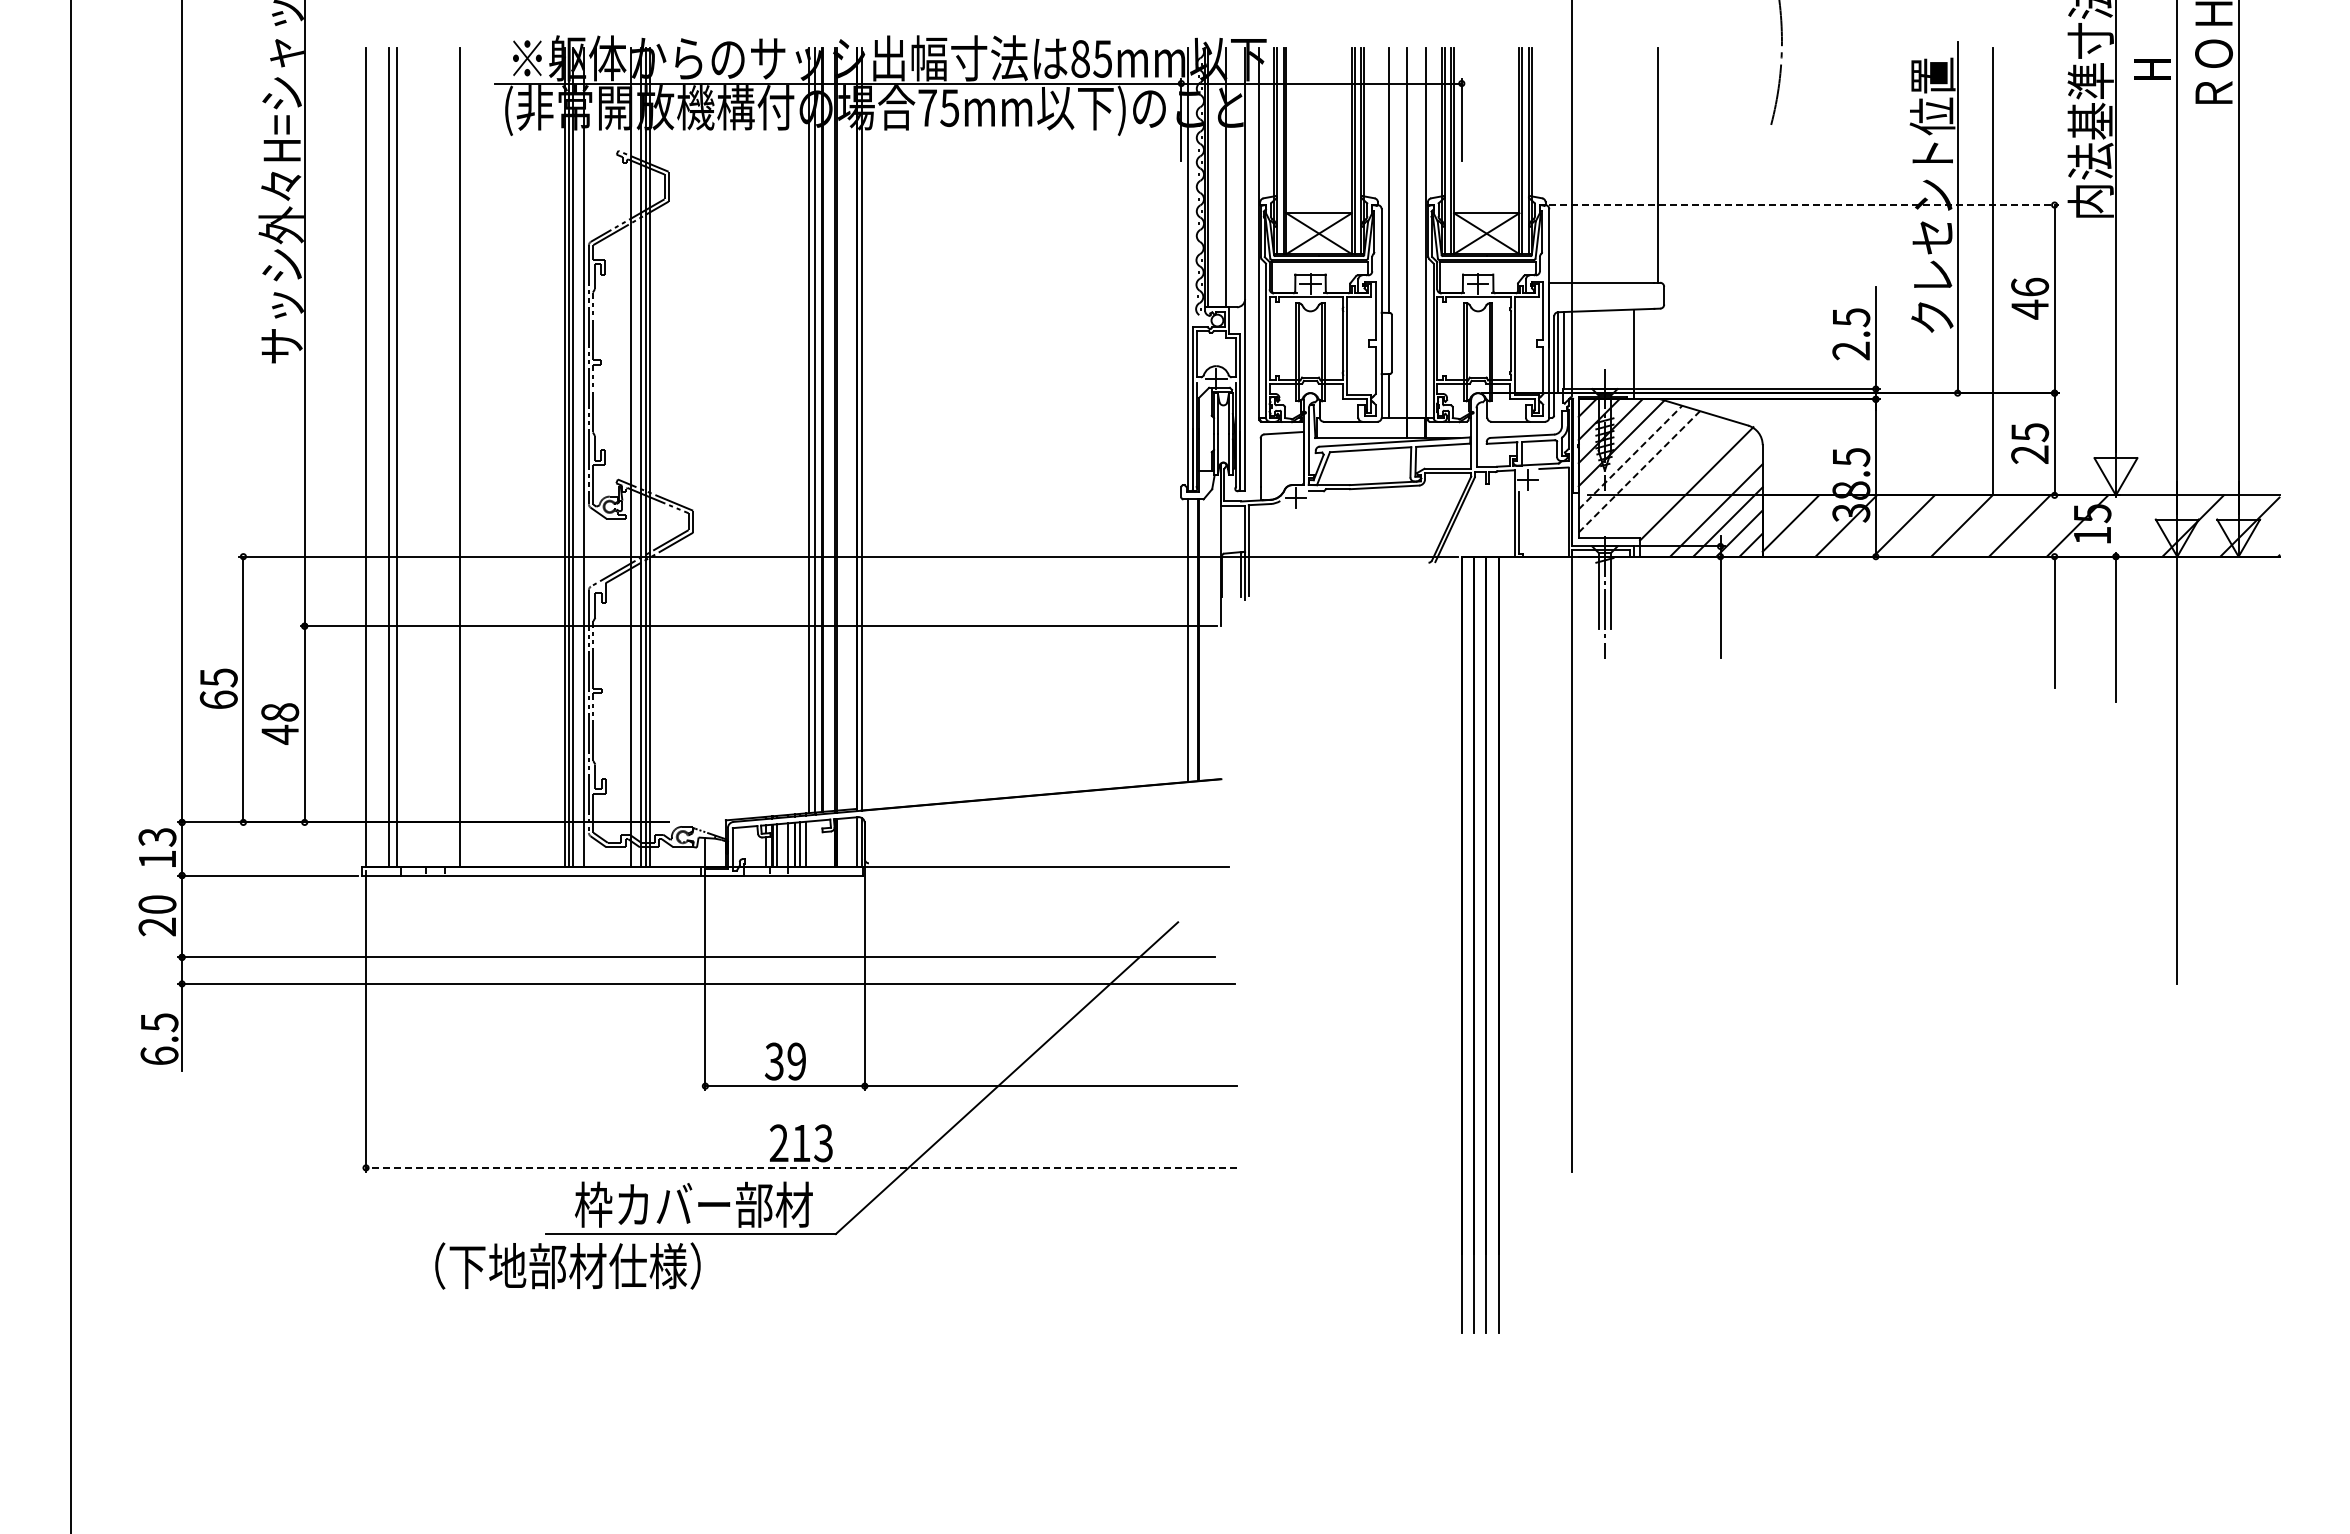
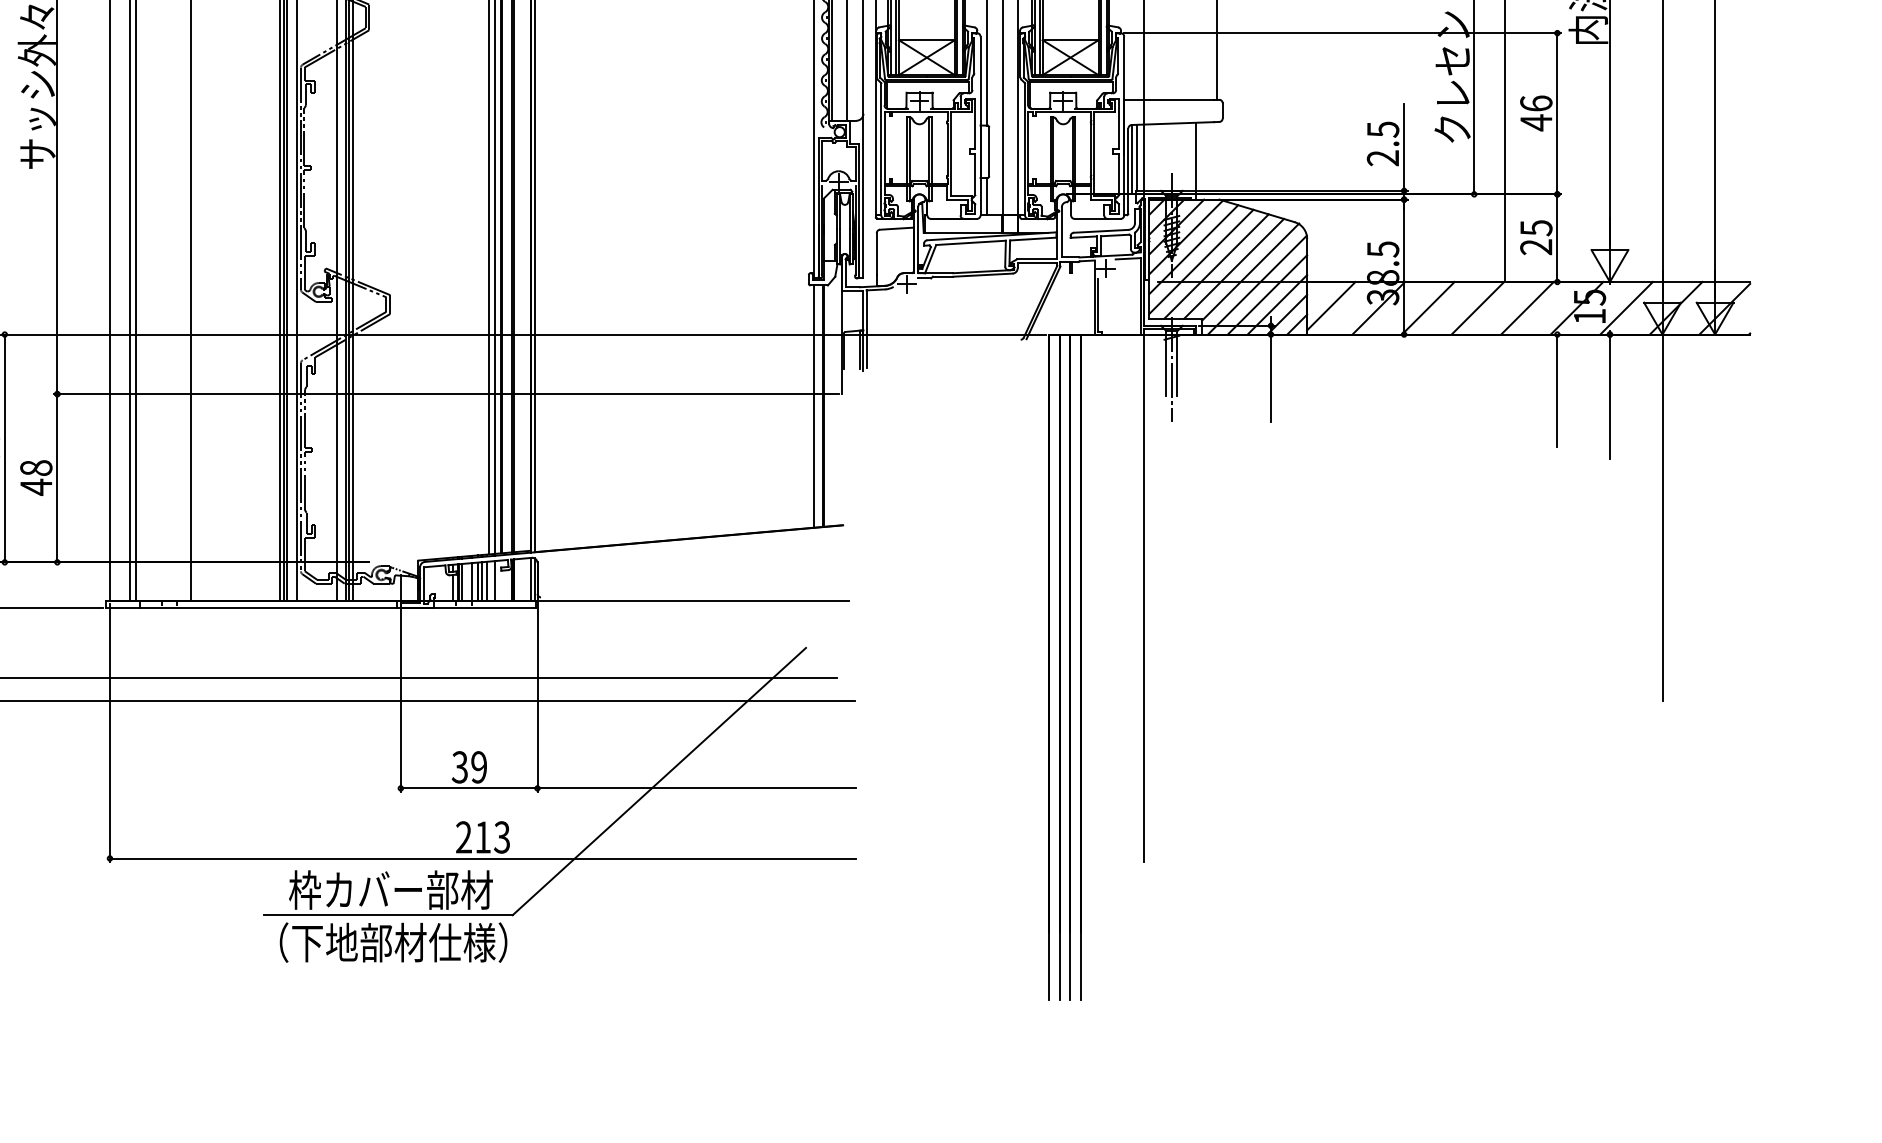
line: (1804, 205) -> (1342, 33), dashed -> solid
line: (1630, 457) -> (1193, 249), dashed -> solid
line: (1639, 471) -> (1201, 261), dashed -> solid
line: (1656, 477) -> (1216, 266), added
line: (1677, 479) -> (1234, 268), added
line: (1704, 498) -> (1257, 284), added
line: (2135, 525) -> (1626, 307), added
line: (815, 843) -> (495, 580), added
line: (800, 1167) -> (482, 858), dashed -> solid
text: (567, 1265) -> (393, 942), moved

